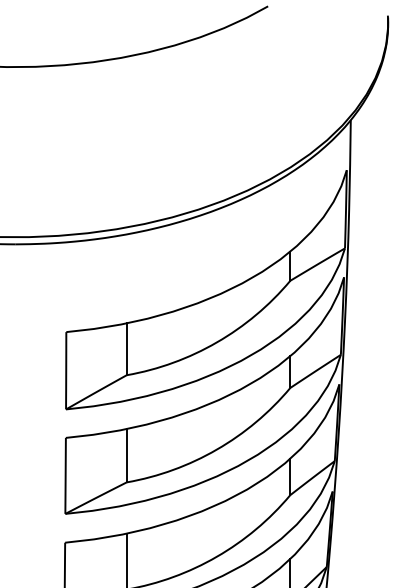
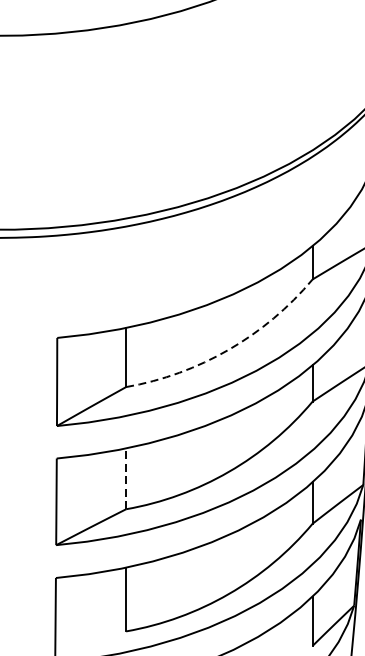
arc: (216, 342) -> (228, 349), solid -> dashed
line: (126, 455) -> (125, 478), solid -> dashed

